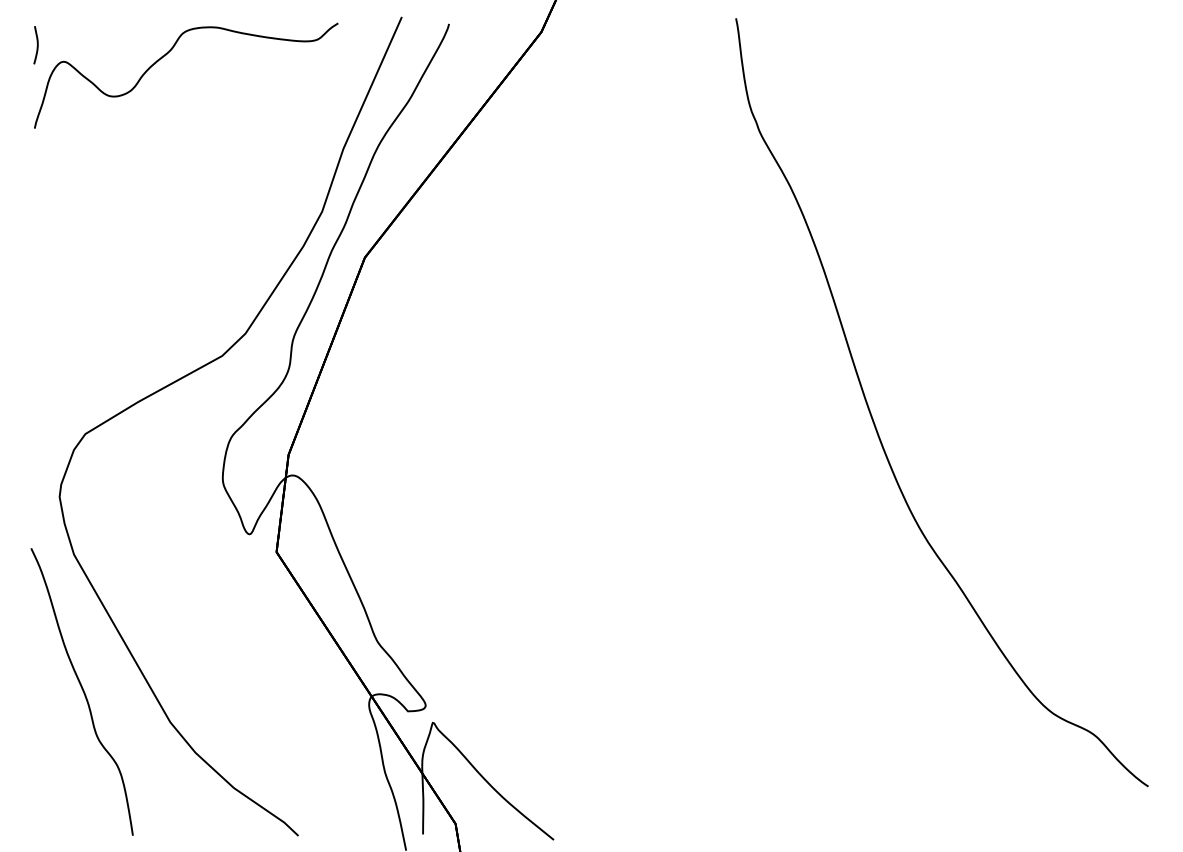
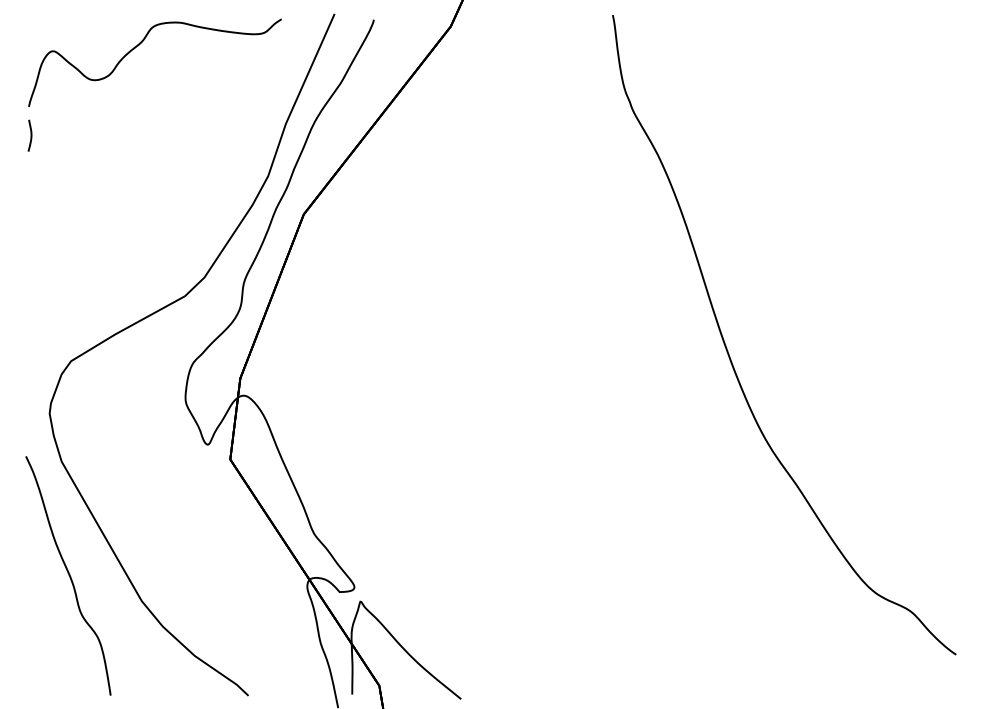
curve: (36, 46) -> (30, 136), moved

